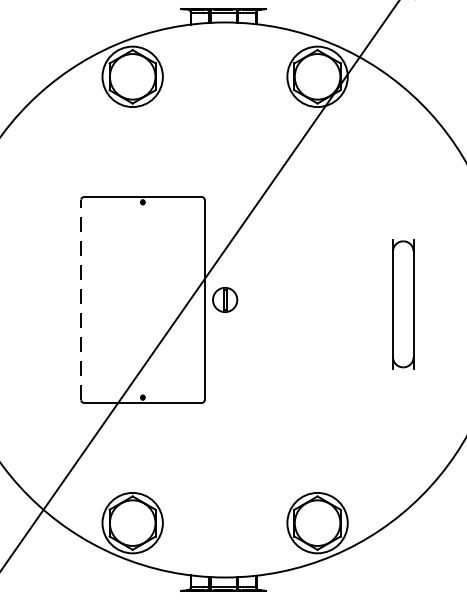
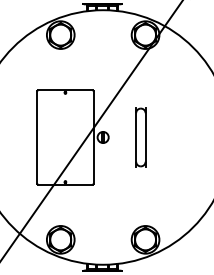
line: (81, 300) -> (37, 137), dashed -> solid
part: (402, 304) -> (140, 137), moved

